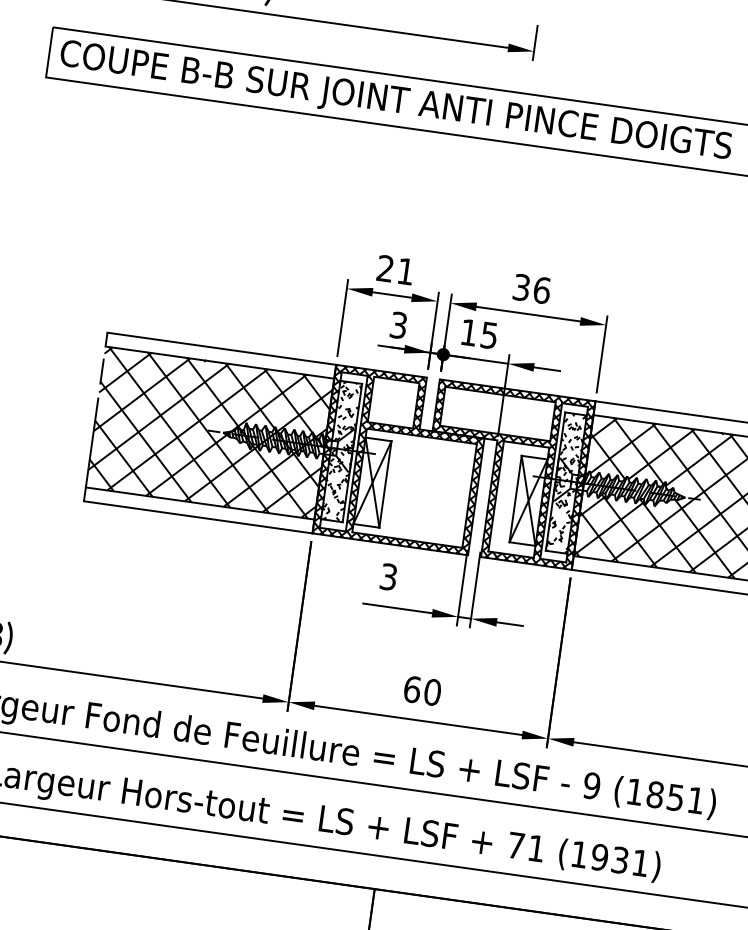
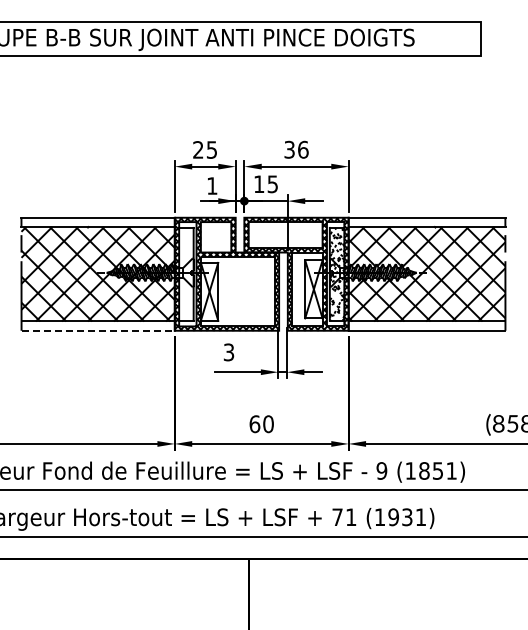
text: (405, 270) -> (211, 149), 21 -> 25
text: (399, 324) -> (212, 185), 3 -> 1
hatch: (341, 450) -> (186, 273), removed
line: (198, 517) -> (98, 330), solid -> dashed

